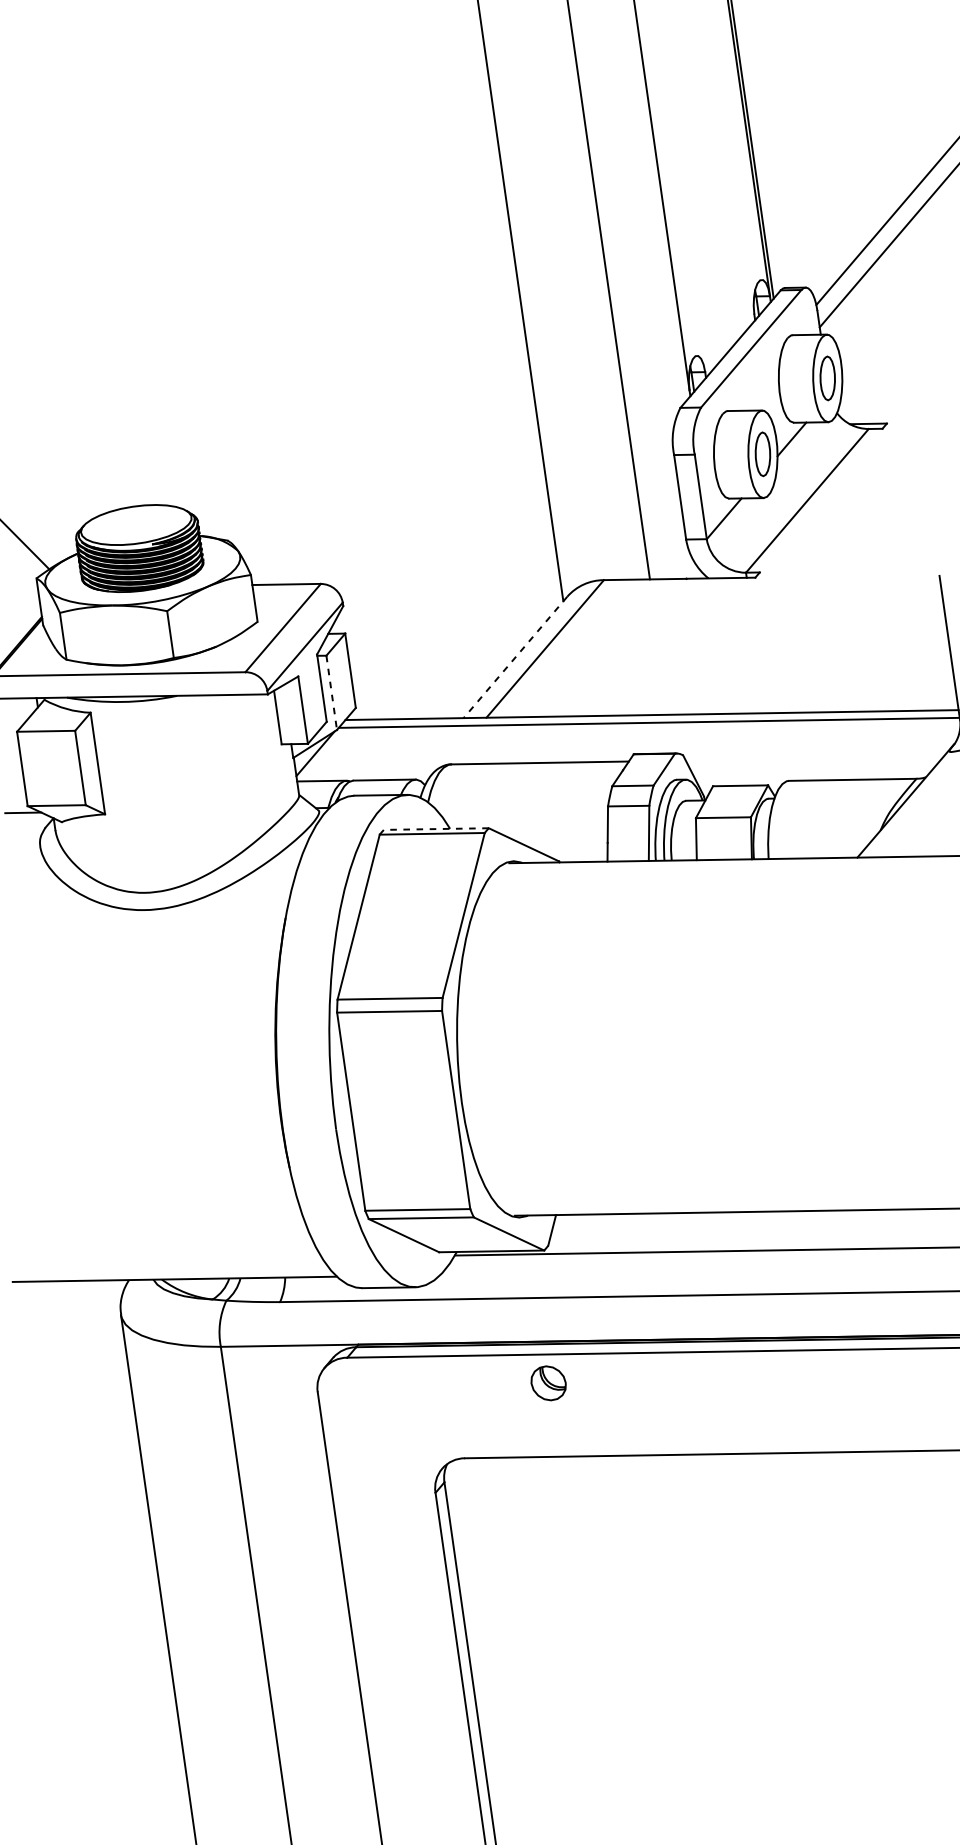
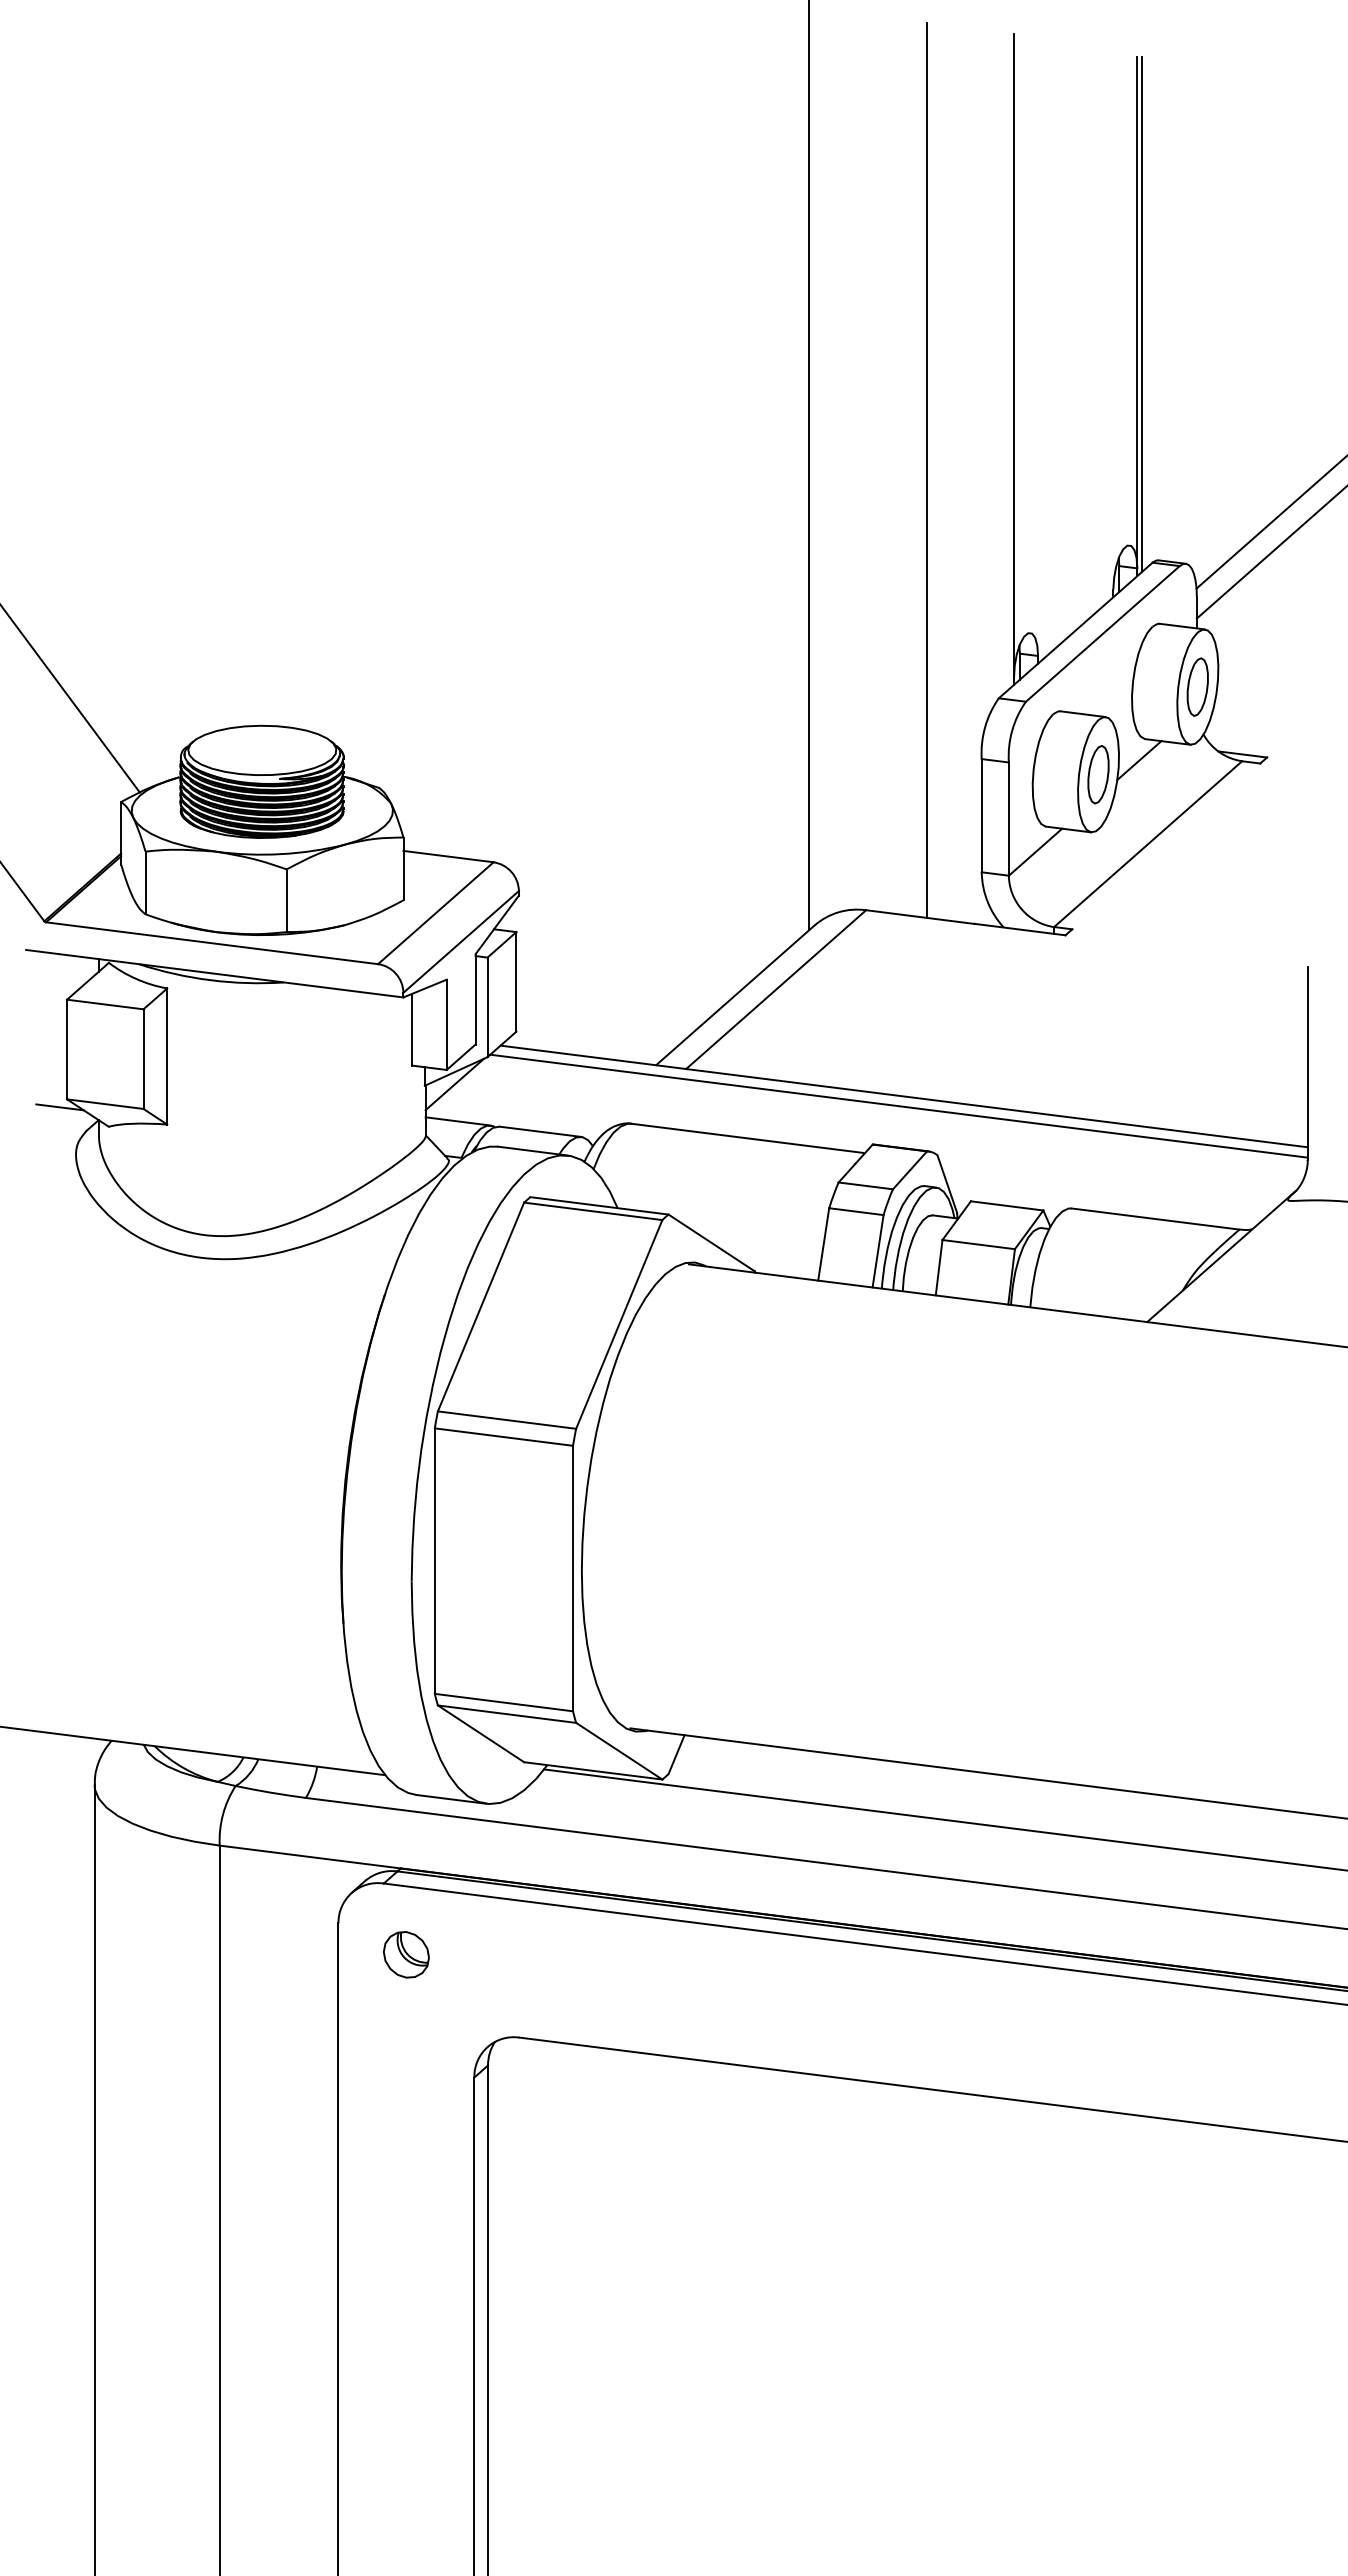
line: (515, 657) -> (735, 995), dashed -> solid
line: (331, 692) -> (487, 1007), dashed -> solid
line: (436, 828) -> (599, 1205), dashed -> solid
part: (548, 1383) -> (406, 1954), moved

